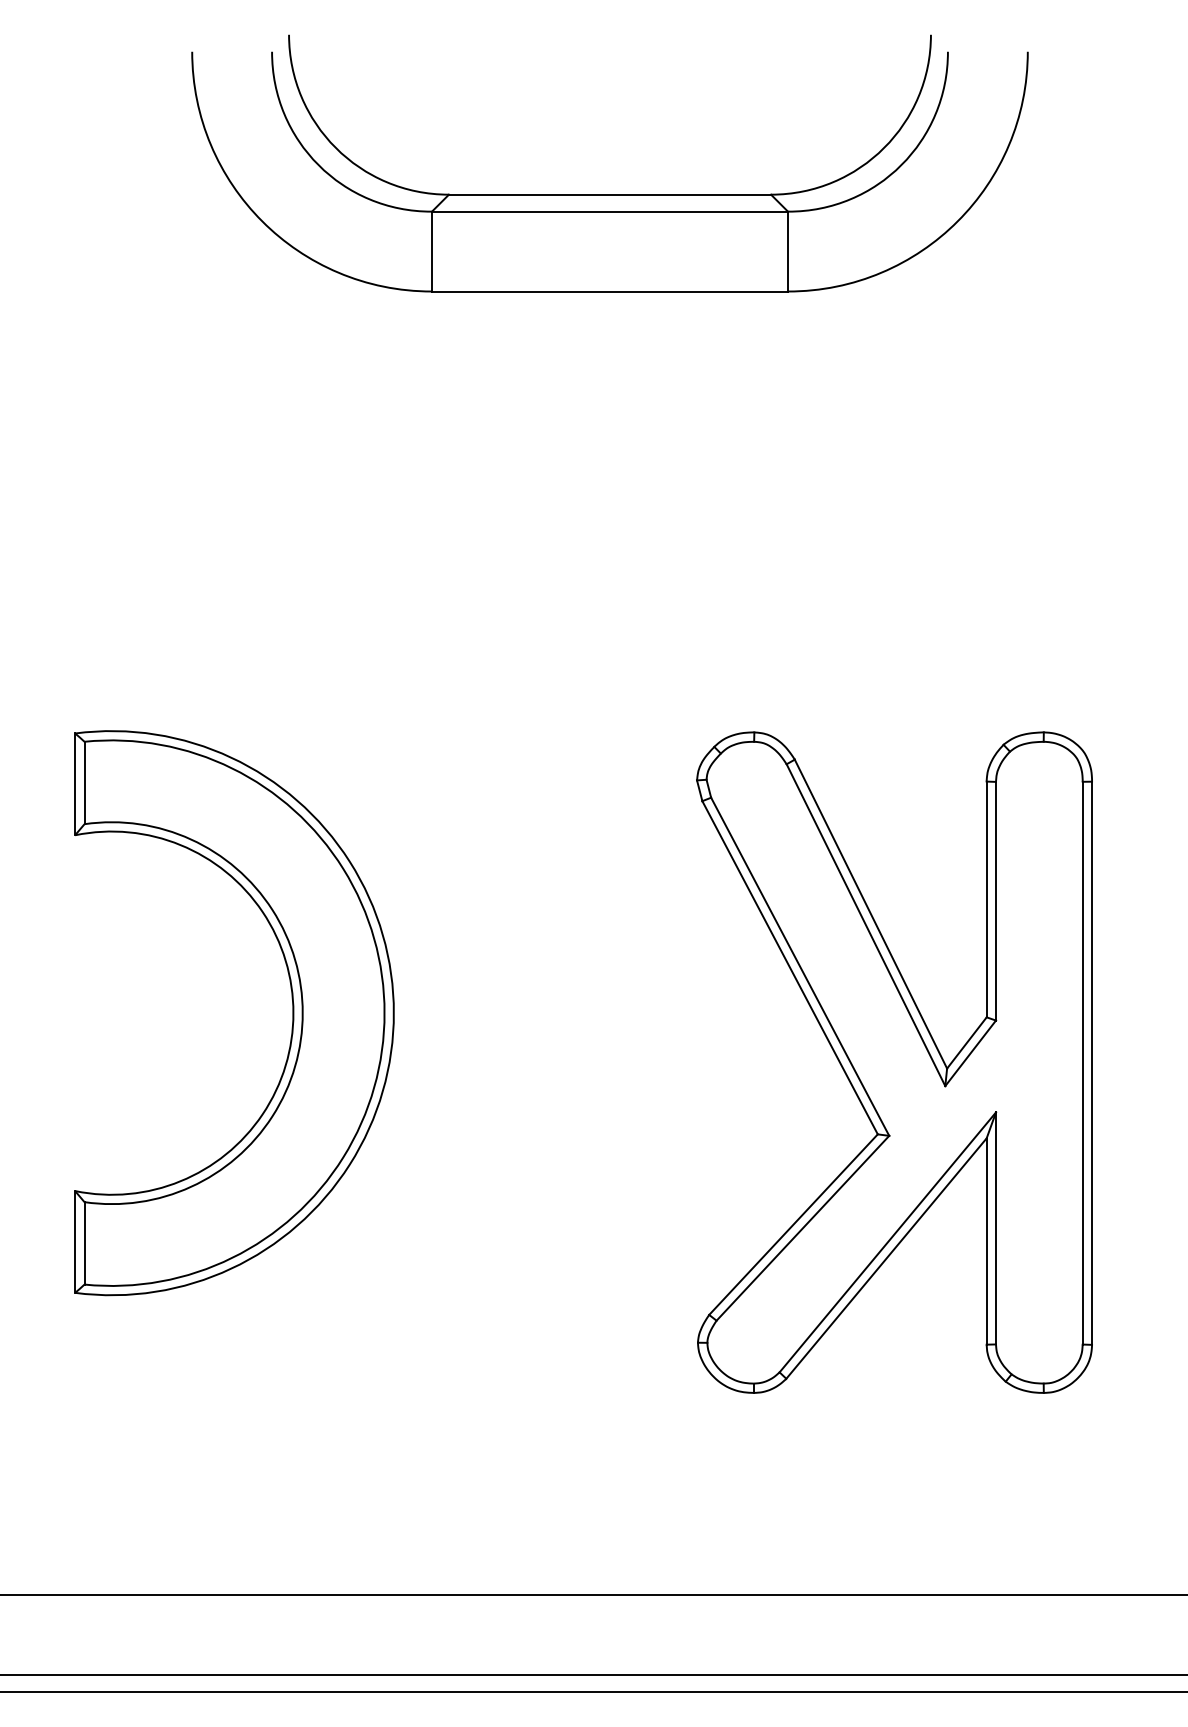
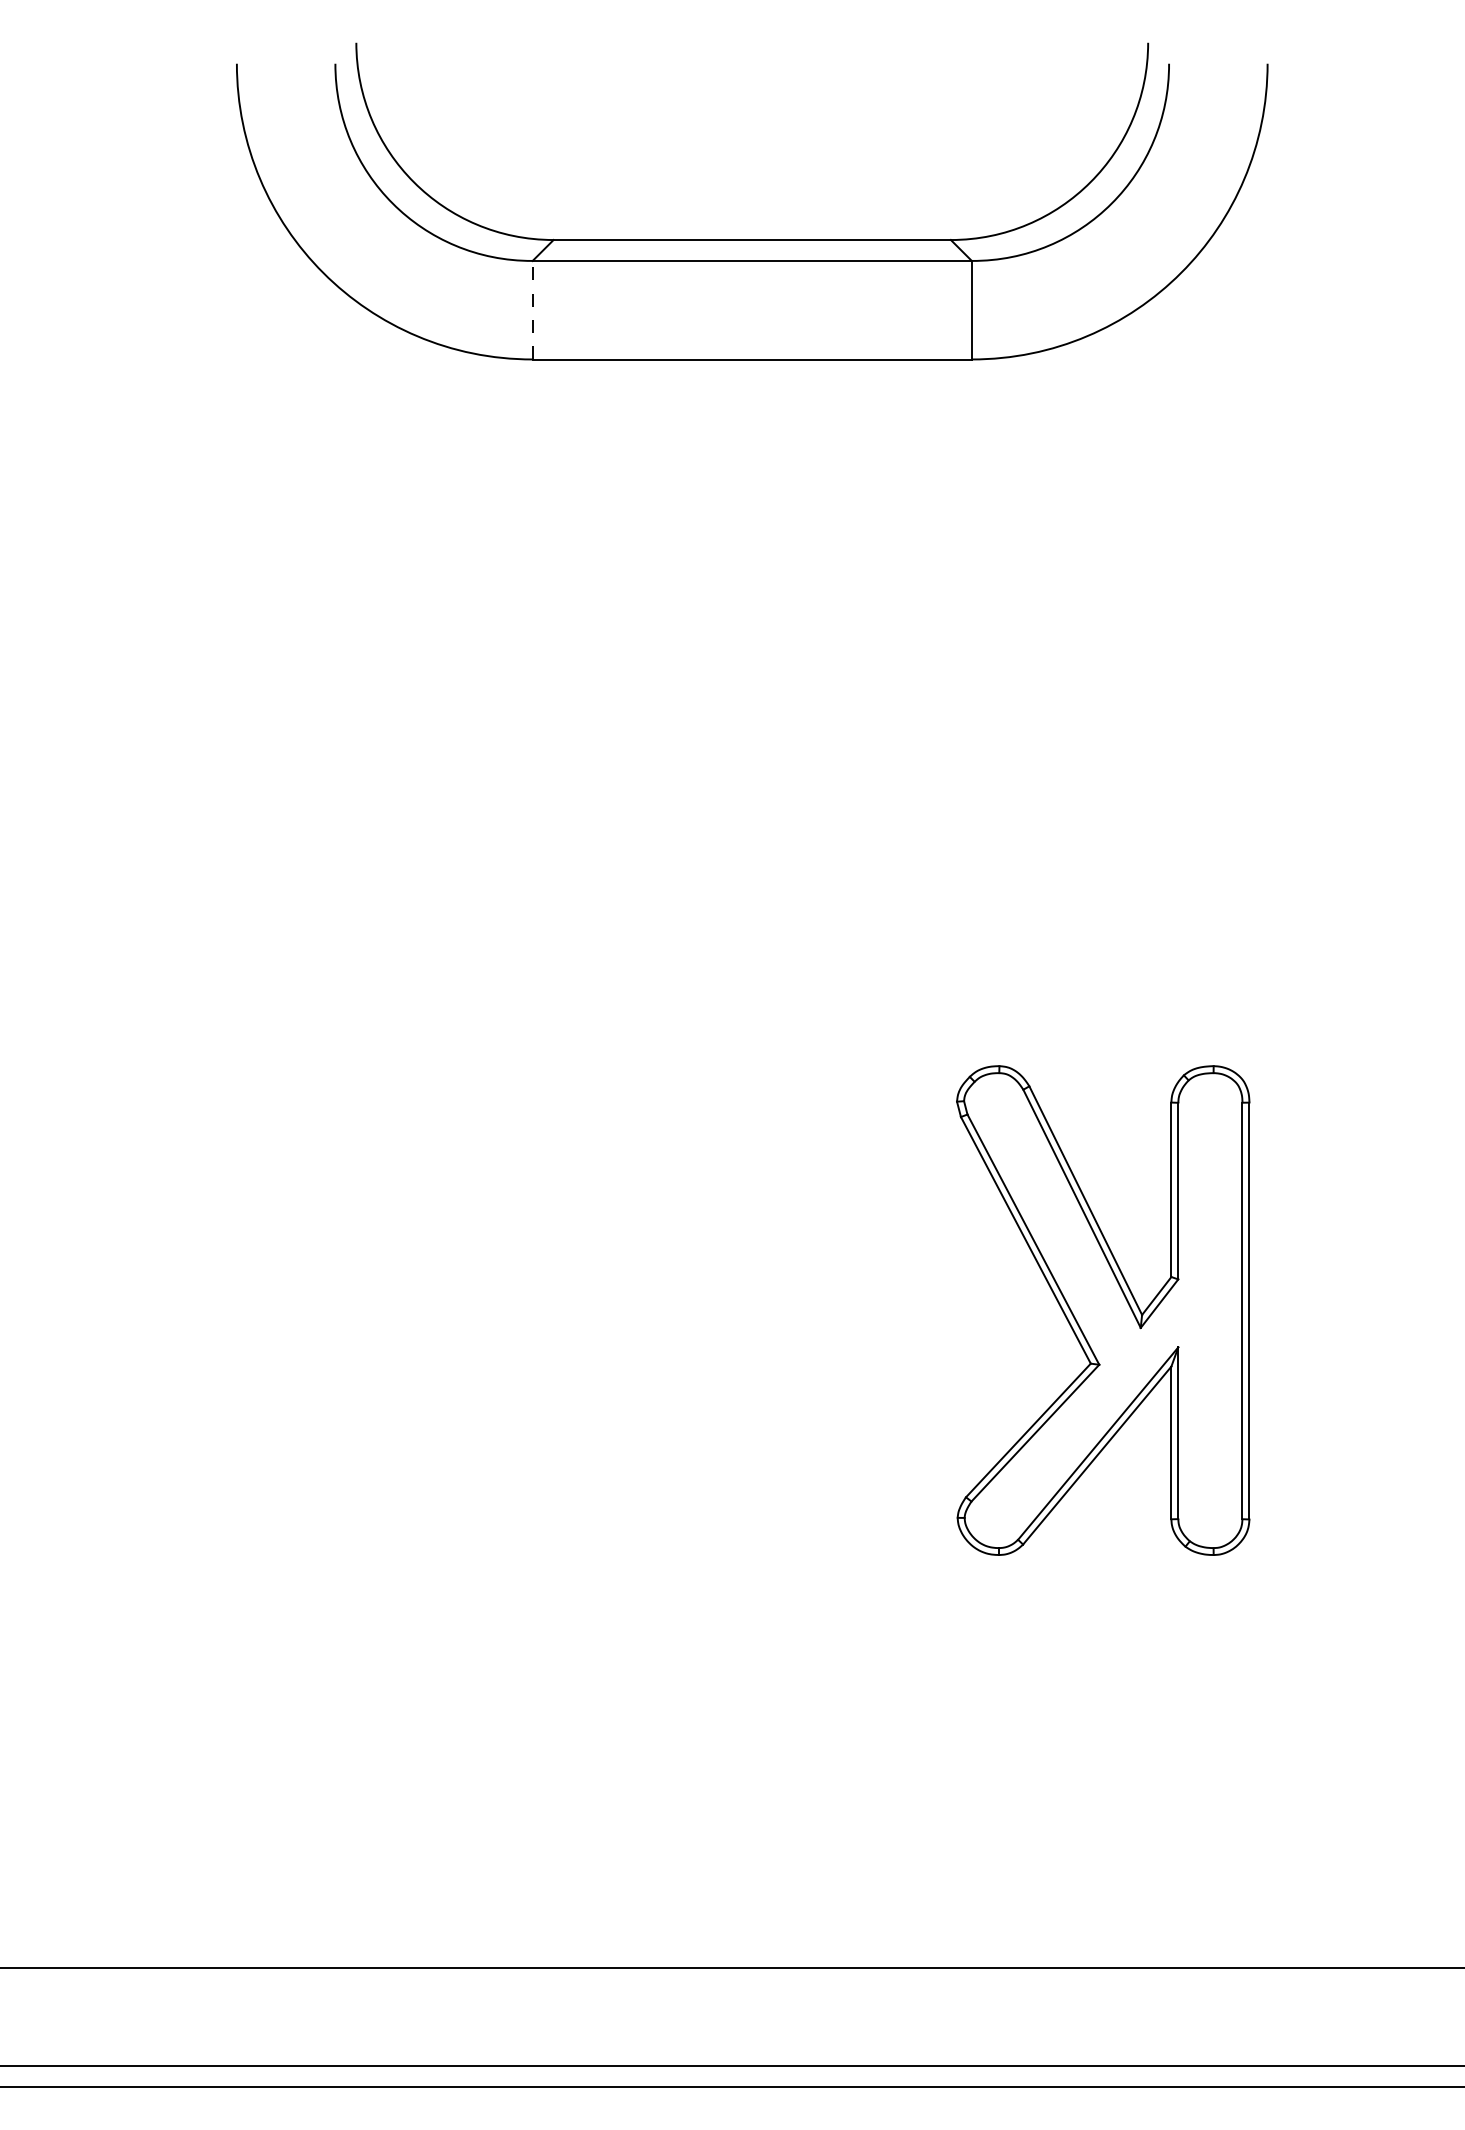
line: (431, 251) -> (532, 310), solid -> dashed
part: (292, 1013) -> (360, 1250), removed
part: (894, 1062) -> (1103, 1310), size x0.6

